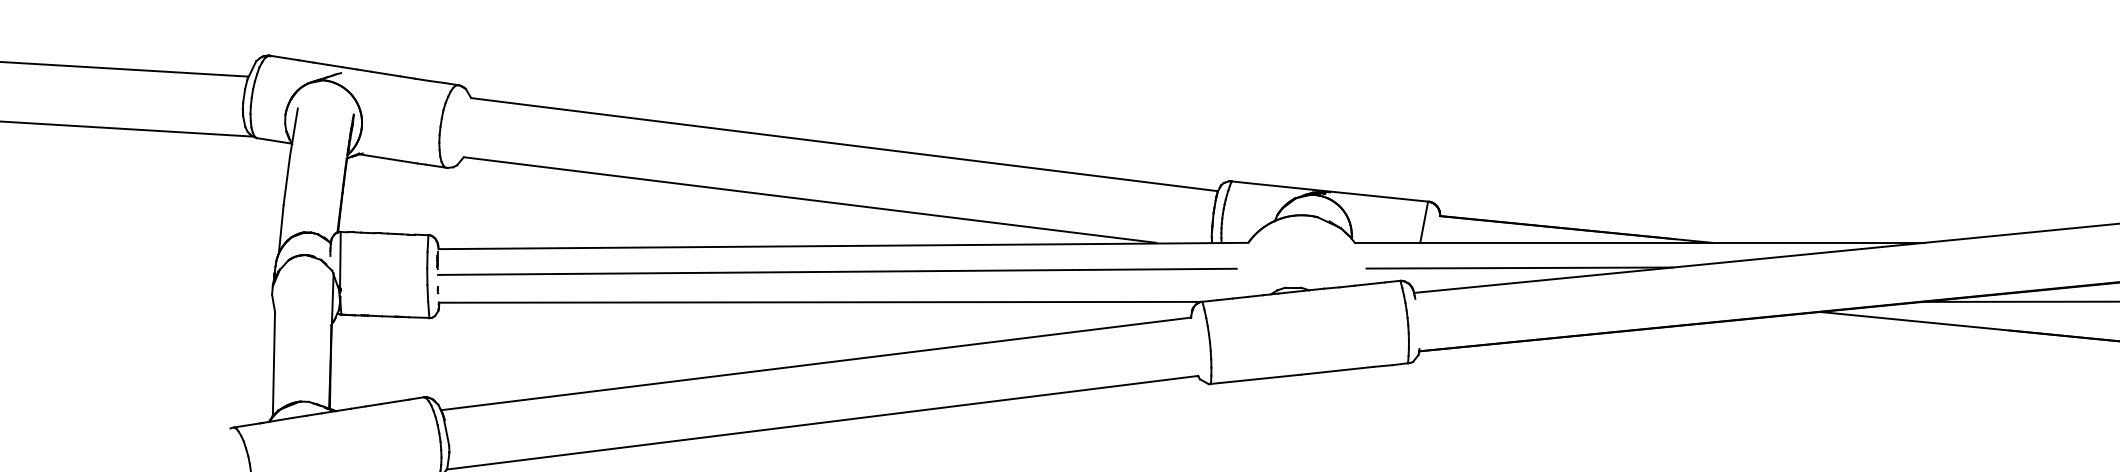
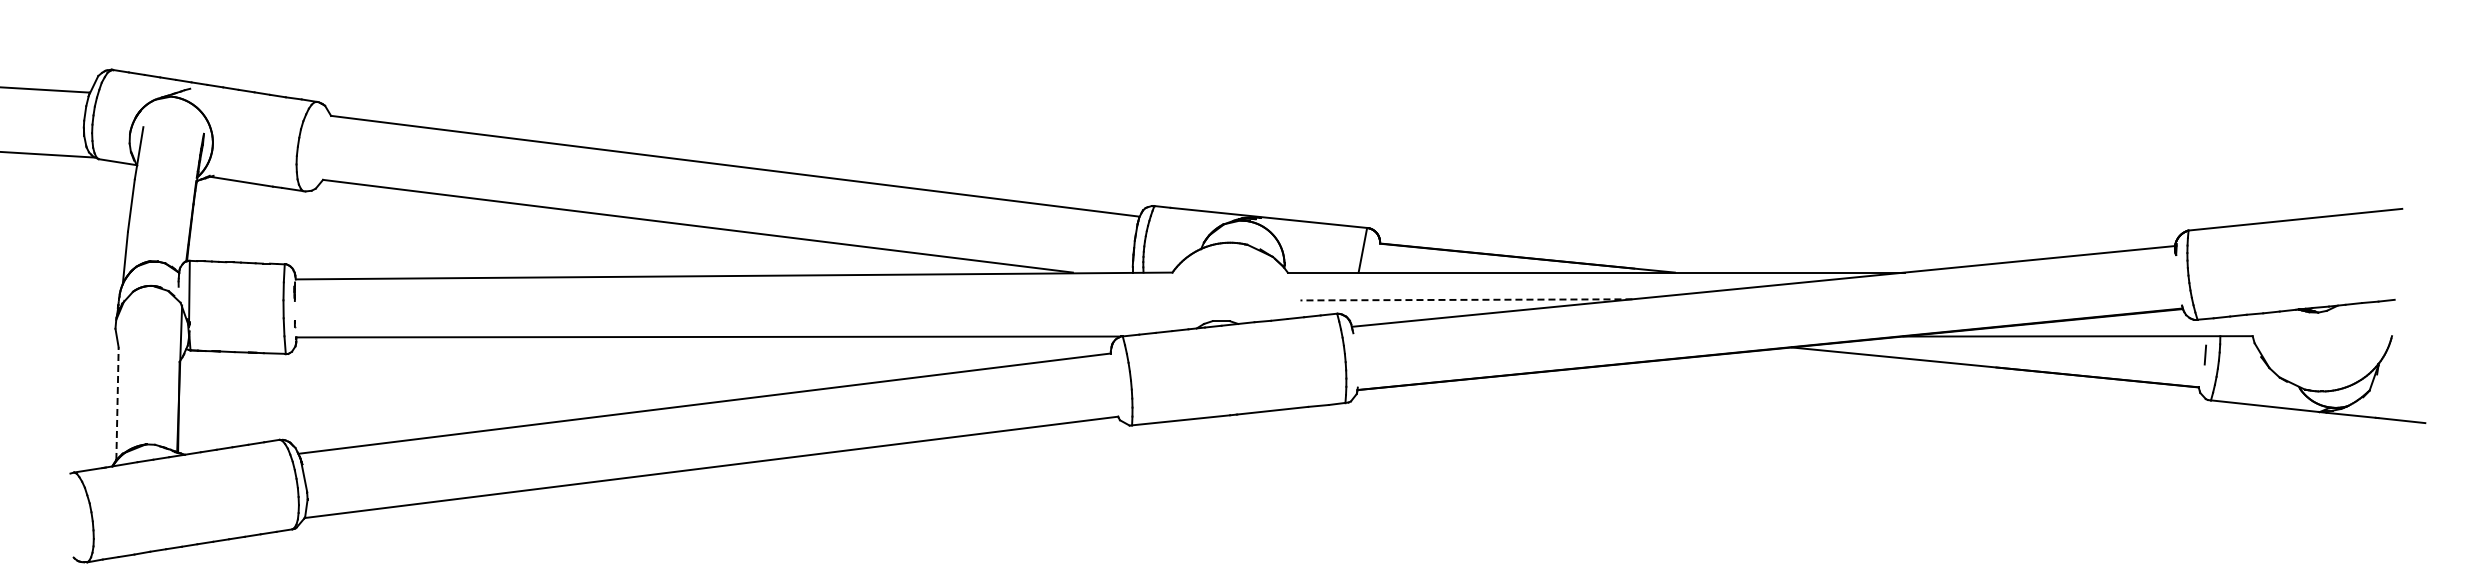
line: (1518, 267) -> (1465, 299), solid -> dashed
line: (837, 271) -> (727, 303), removed
line: (273, 363) -> (117, 403), solid -> dashed

